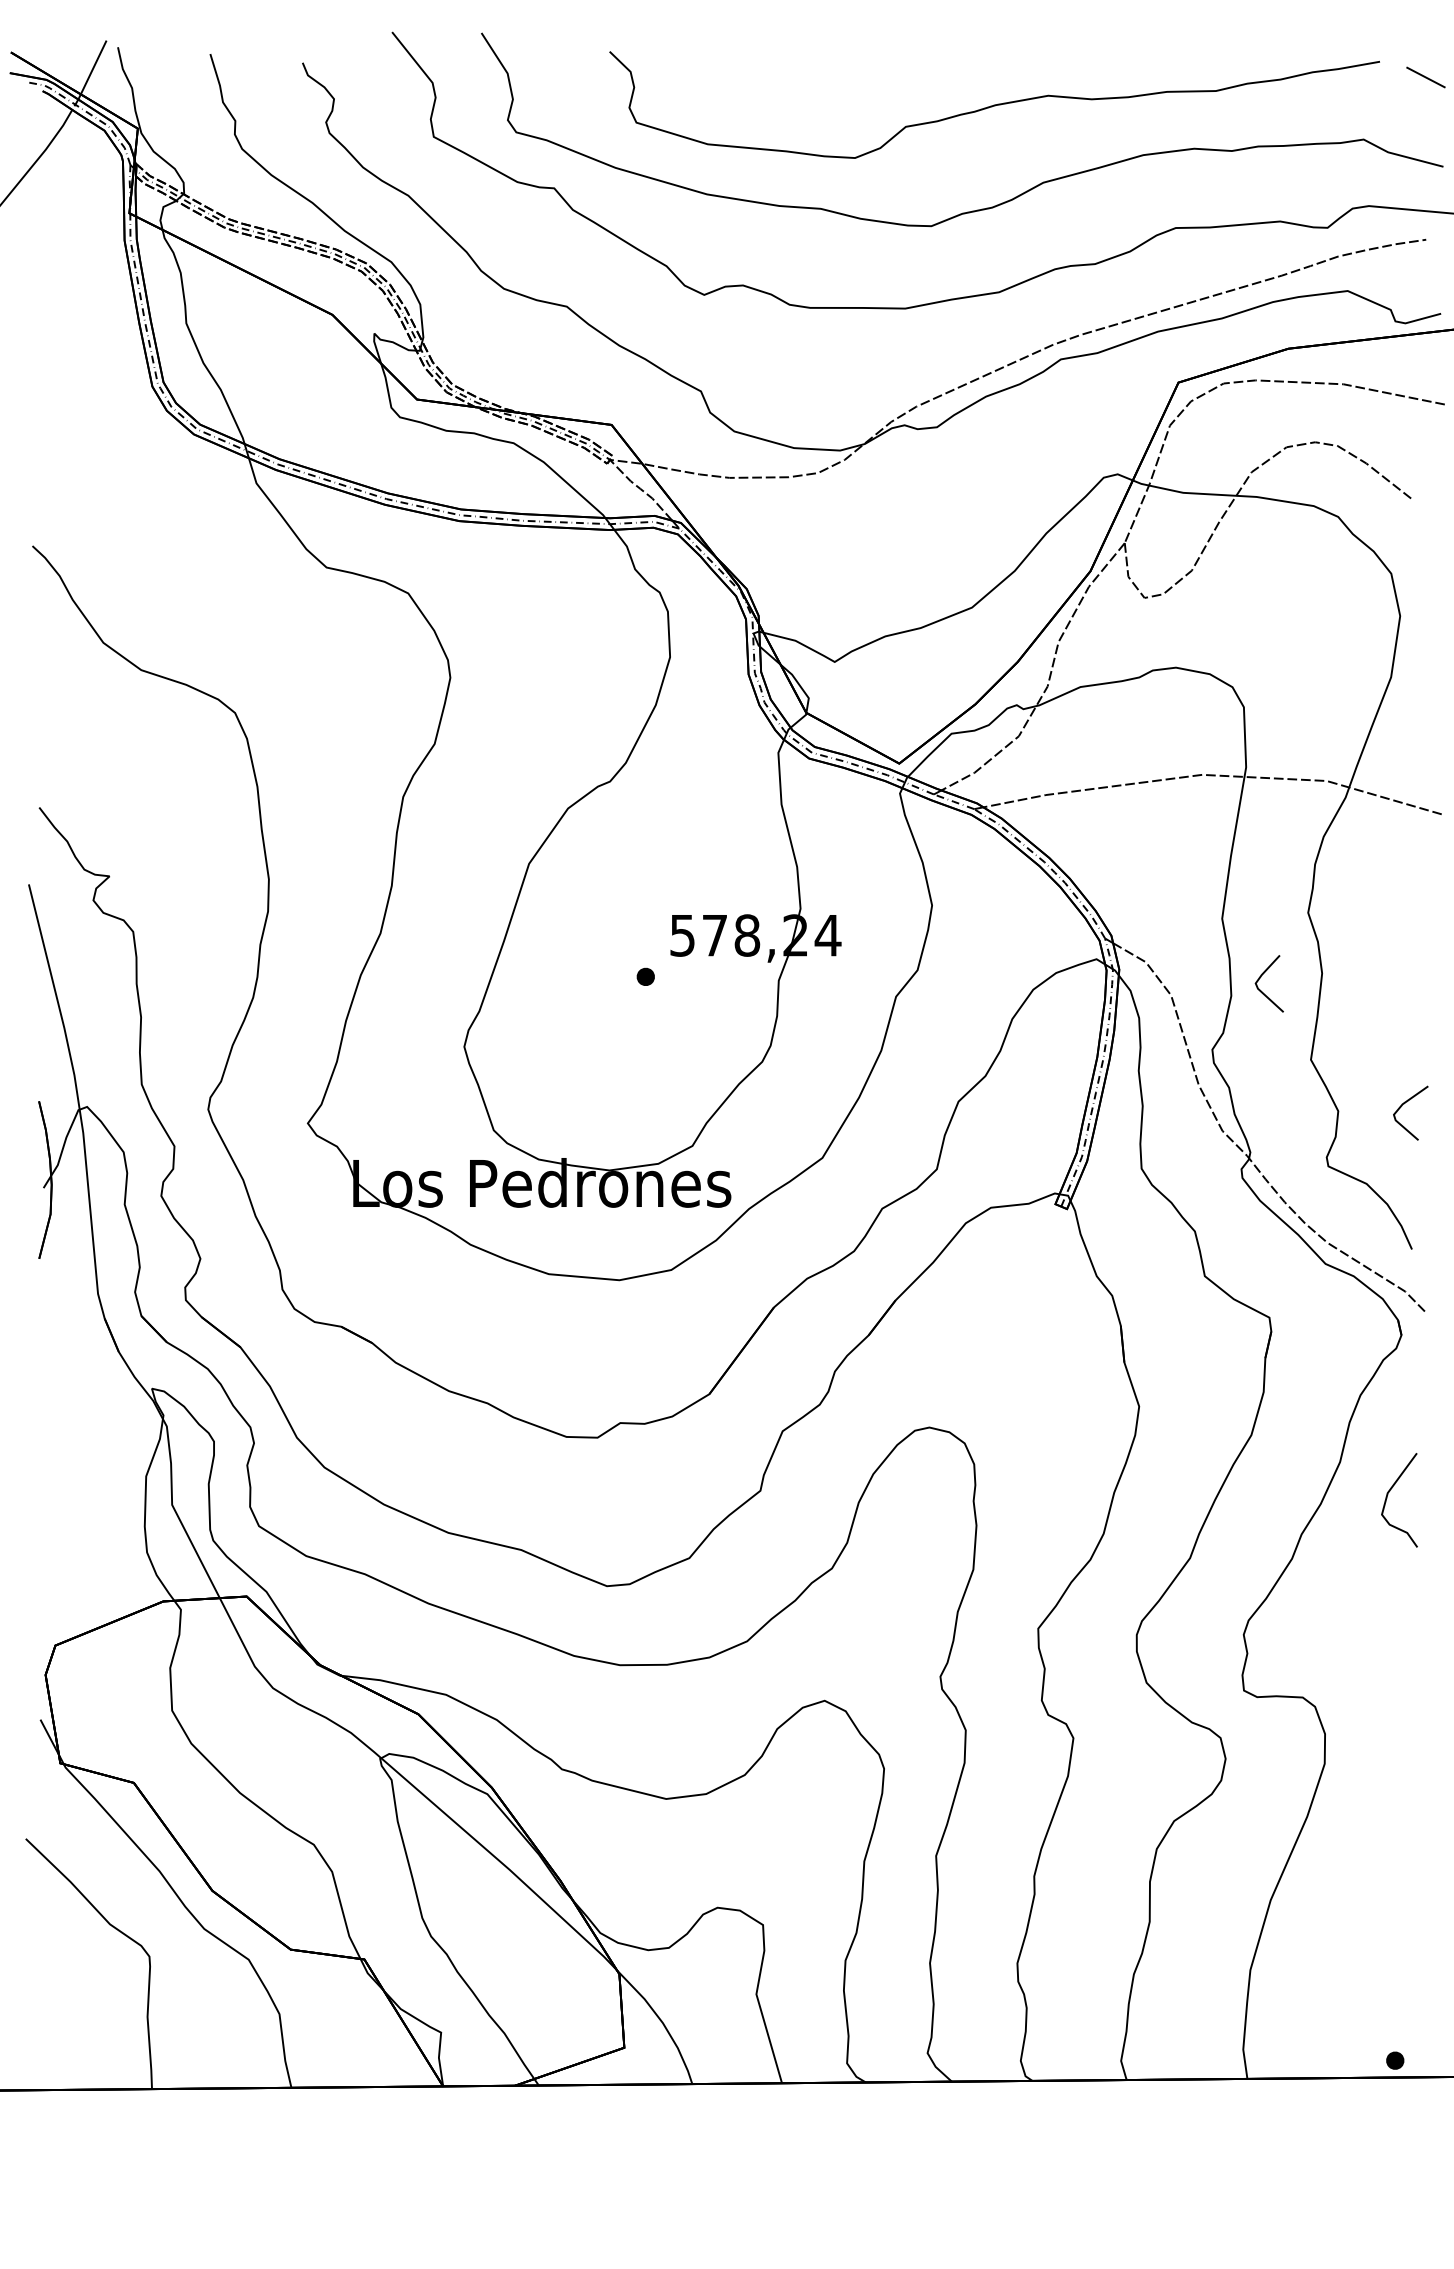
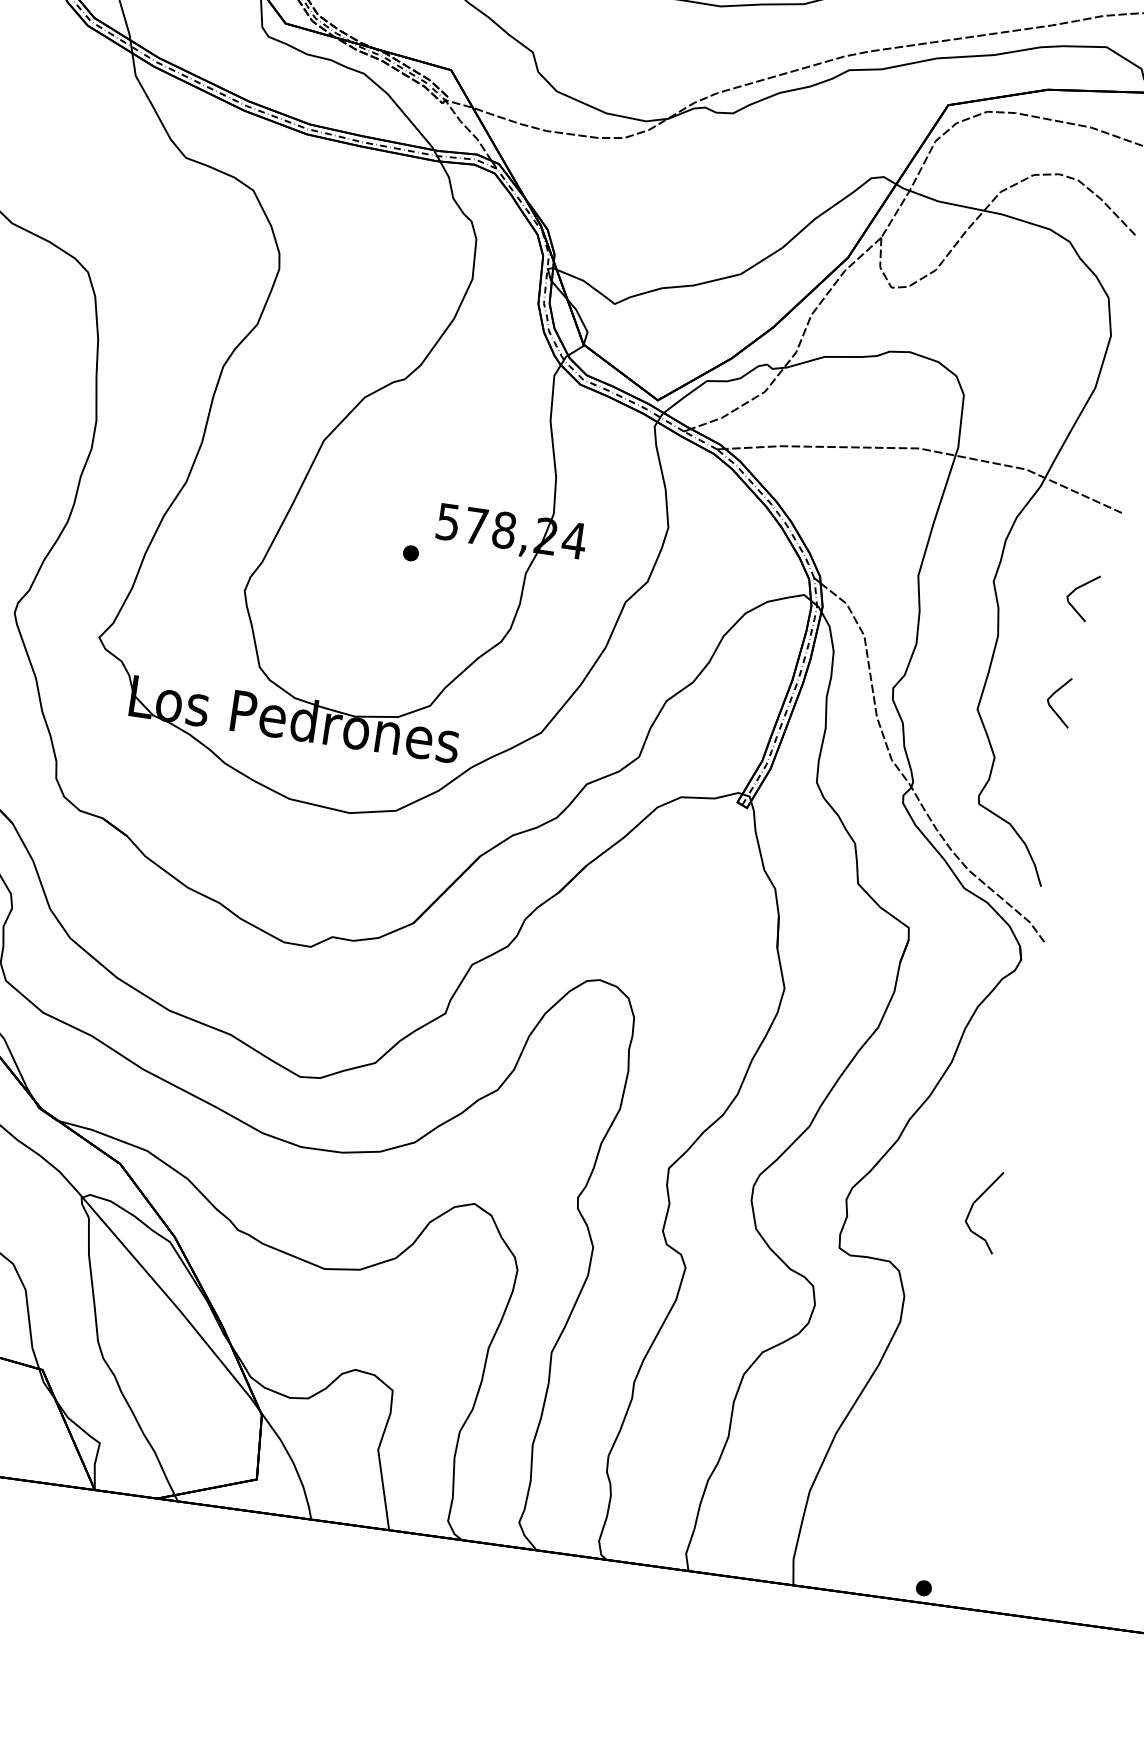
line: (1261, 977) -> (1053, 695), moved
line: (1404, 1104) -> (1077, 589), moved
curve: (1387, 1498) -> (972, 1208), moved

